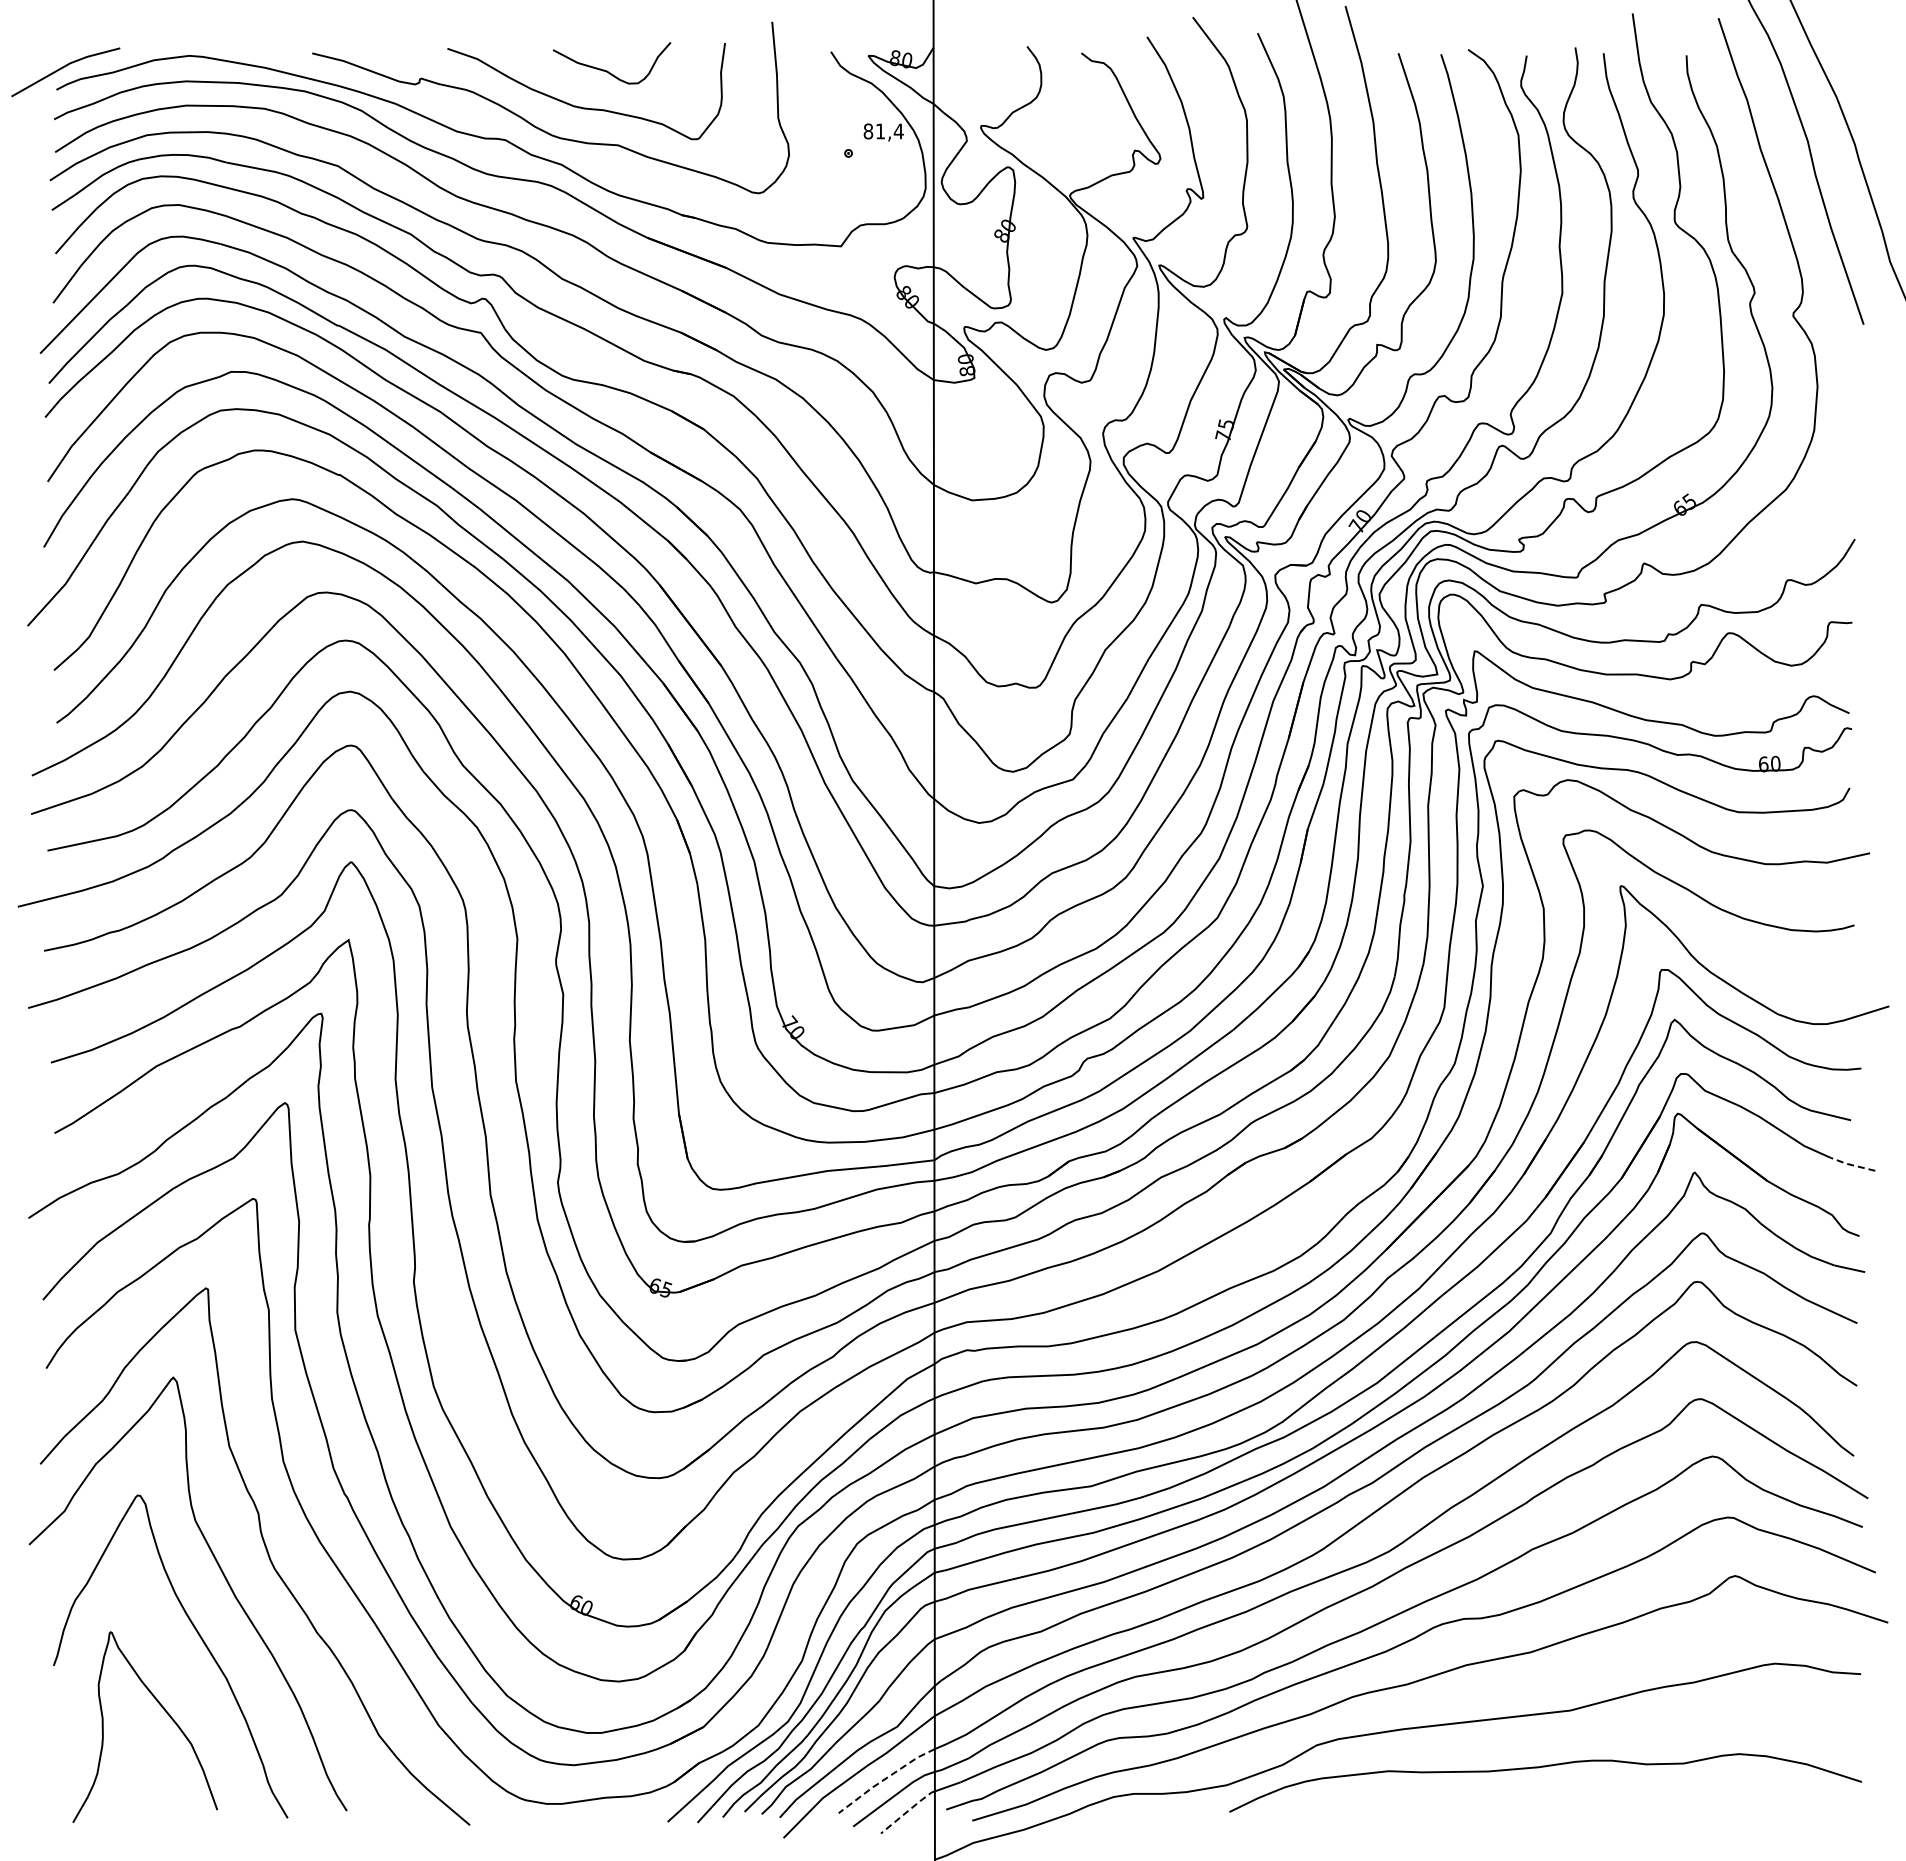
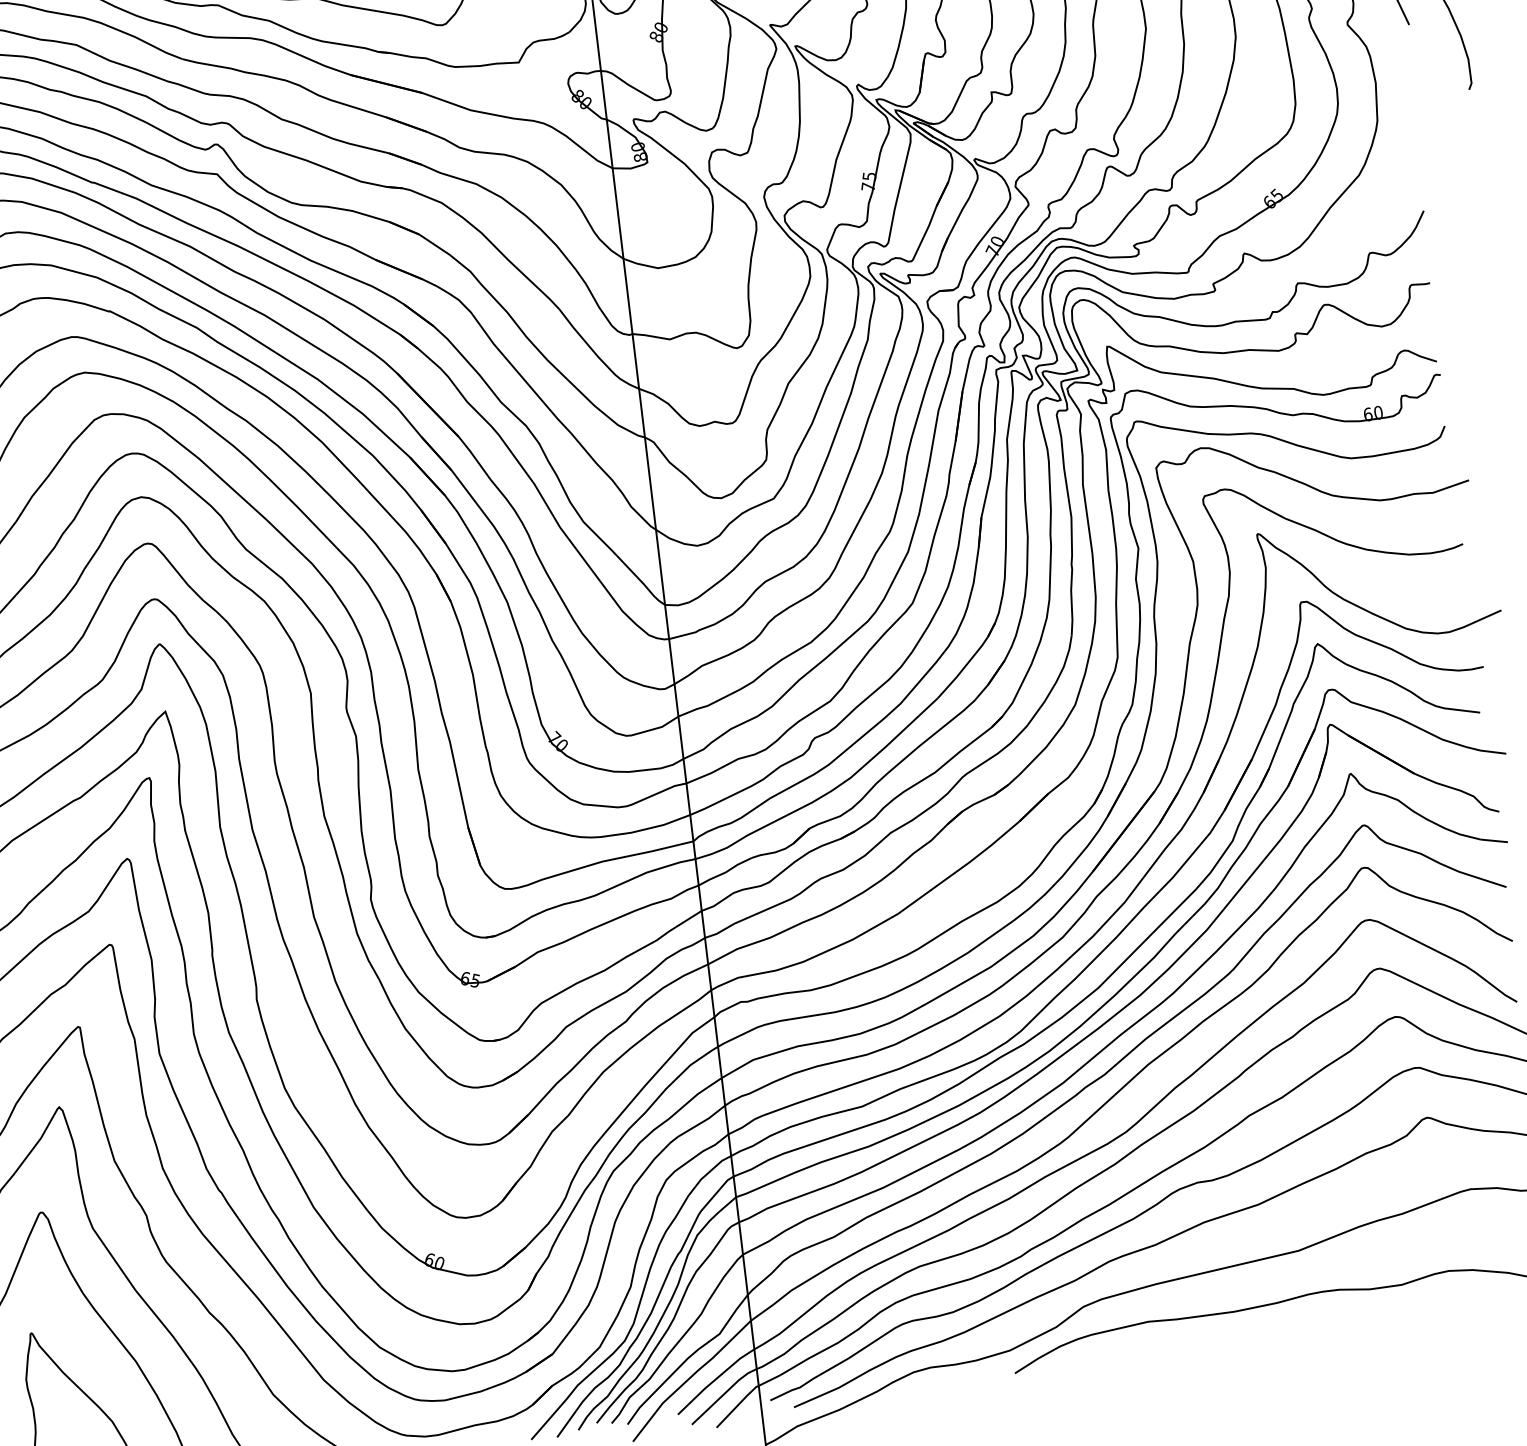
line: (1851, 1164) -> (1485, 750), dashed -> solid
line: (885, 1779) -> (714, 1380), dashed -> solid
line: (908, 1810) -> (737, 1405), dashed -> solid

